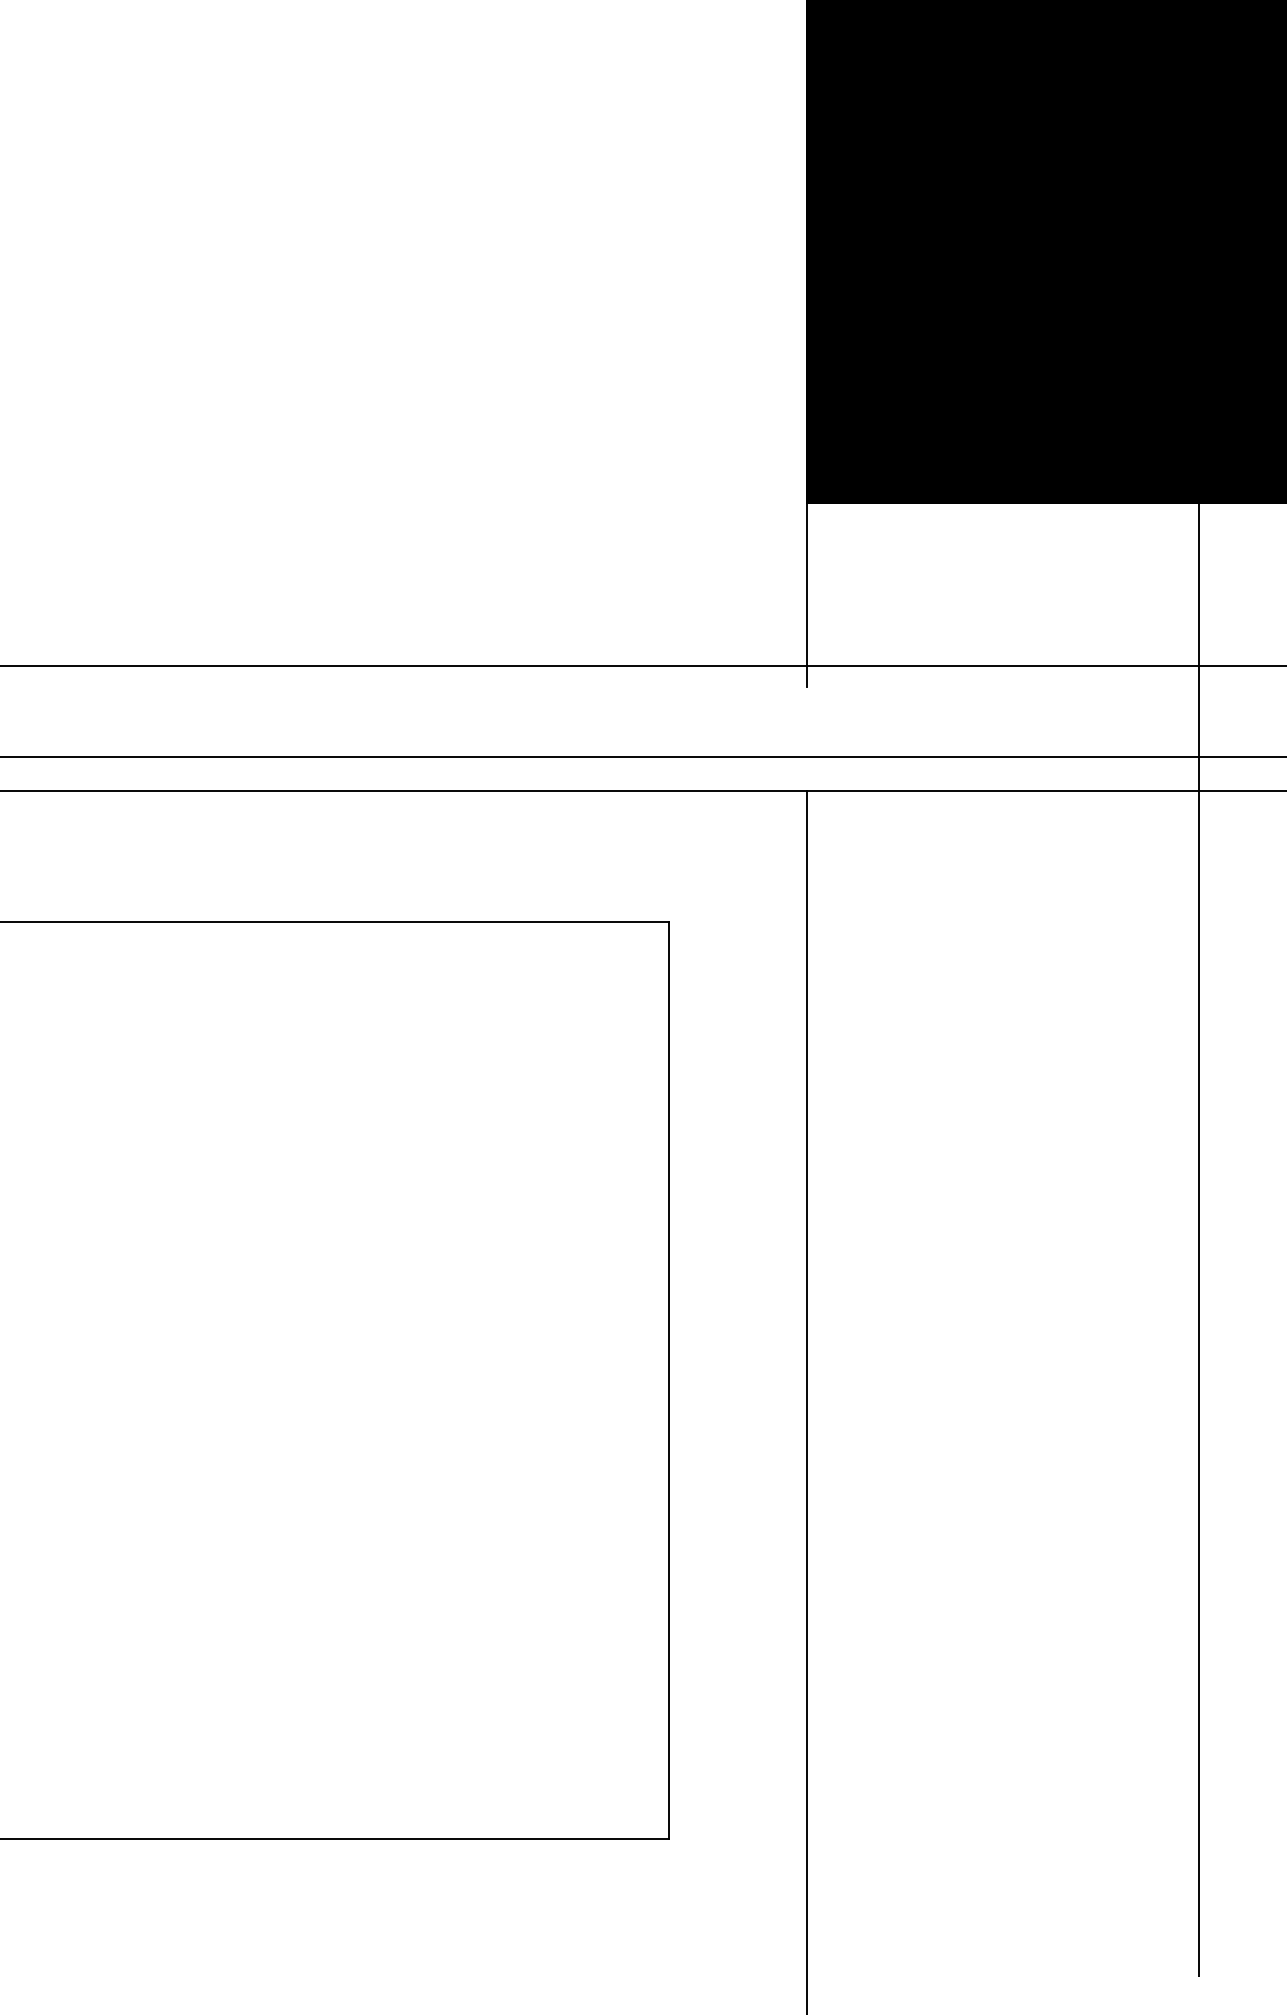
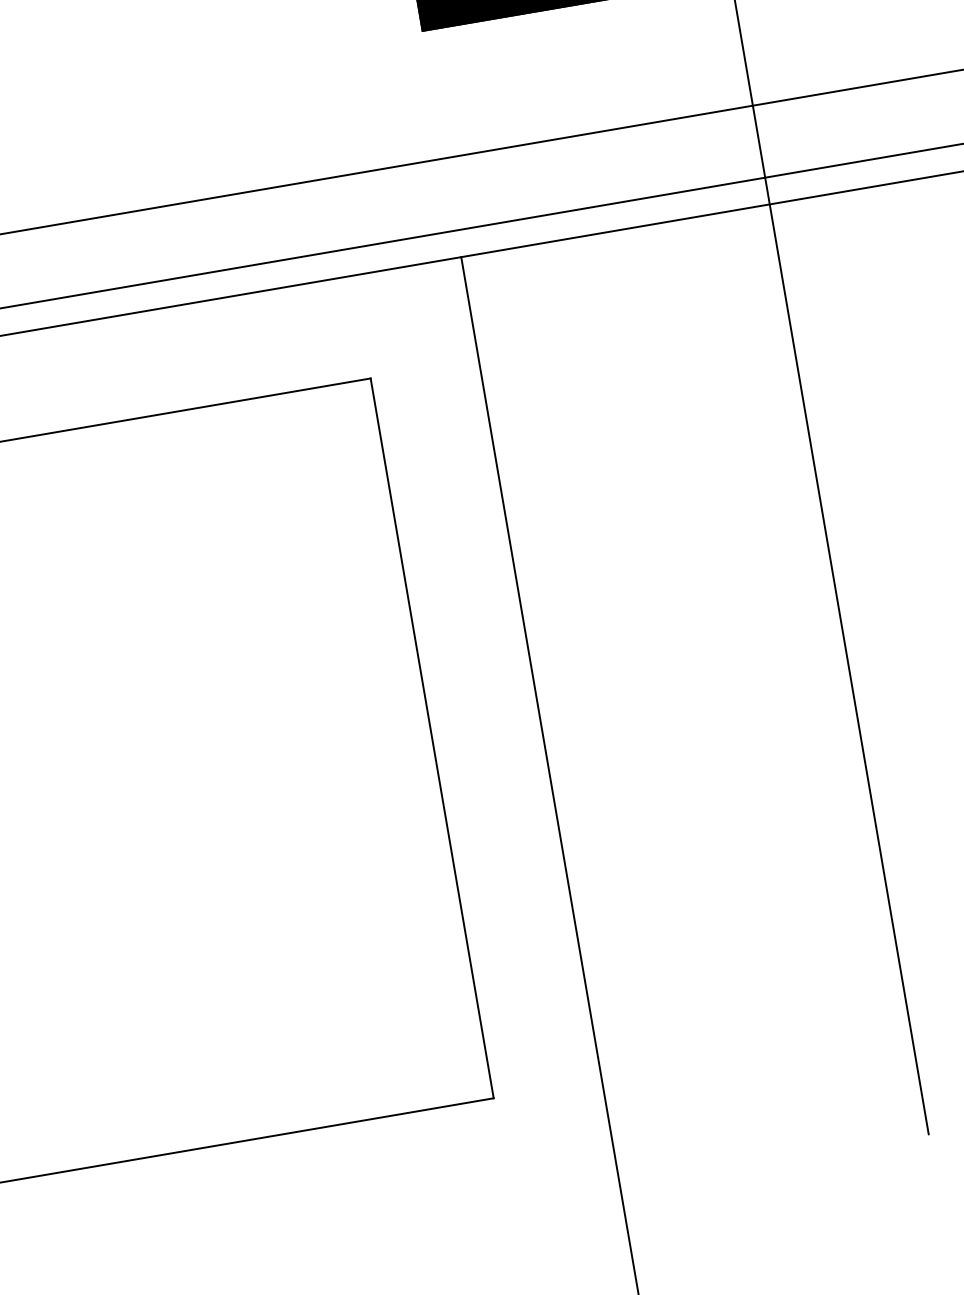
line: (806, 594) -> (434, 102), removed

